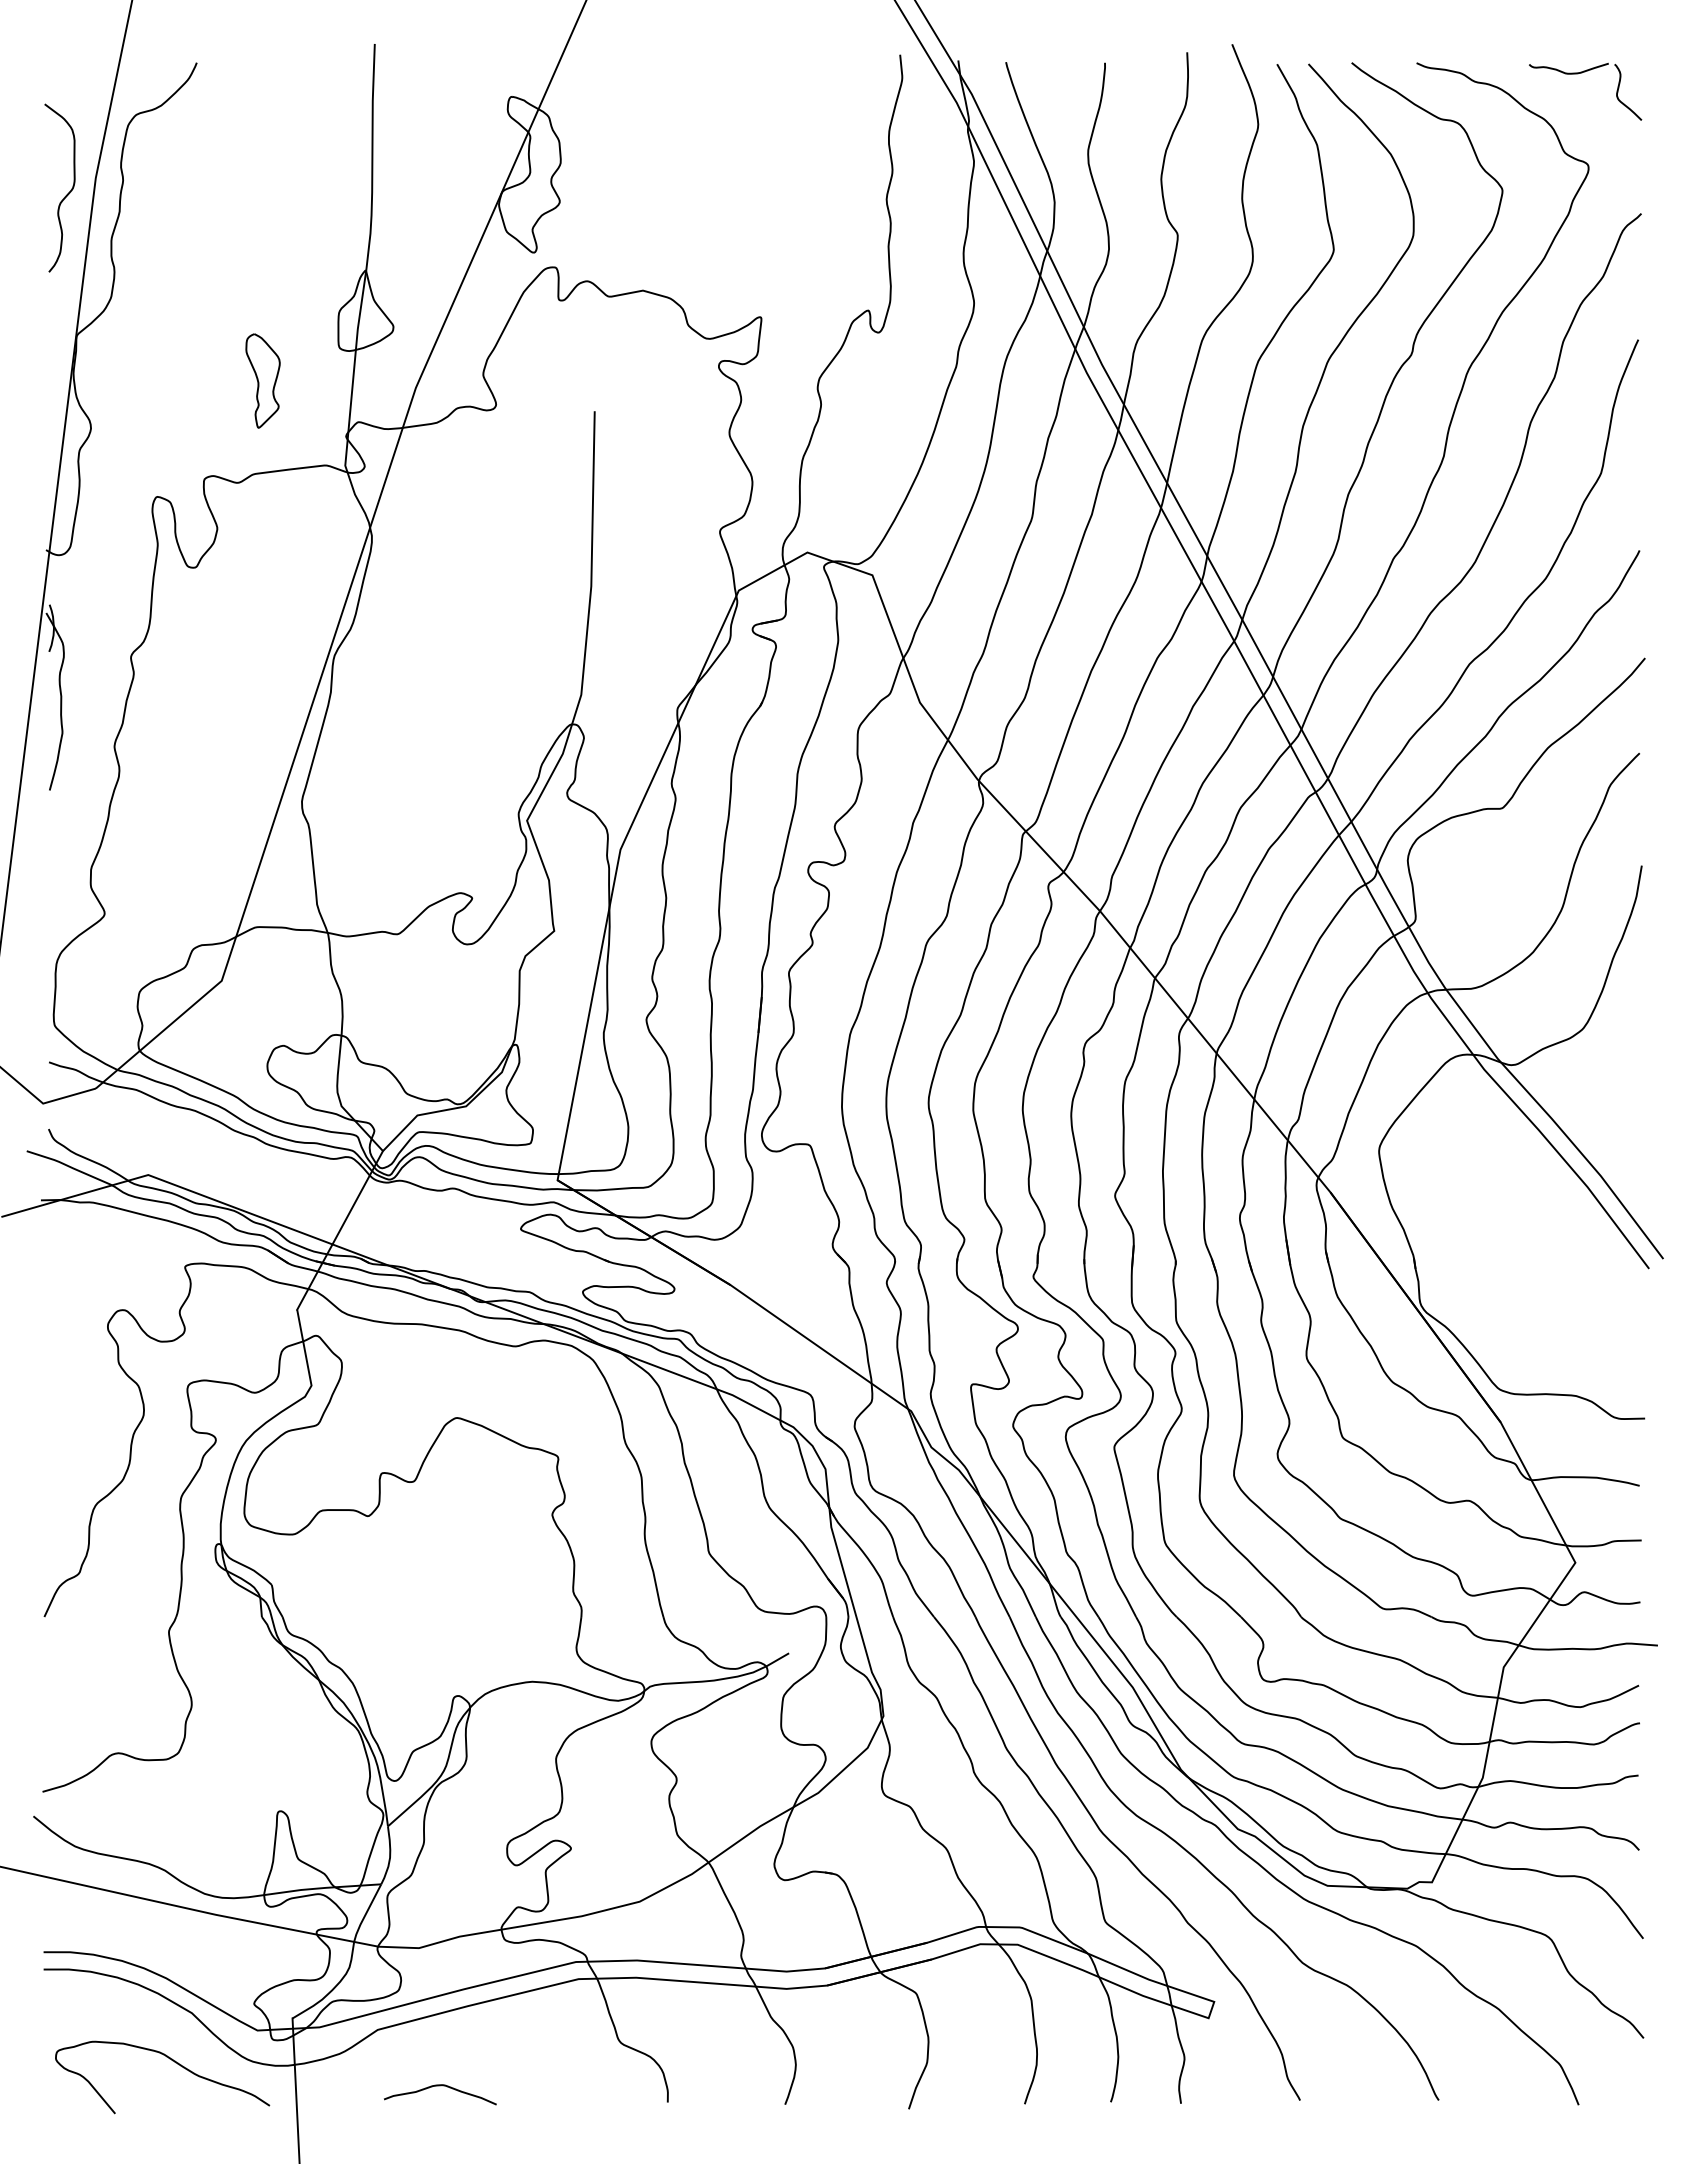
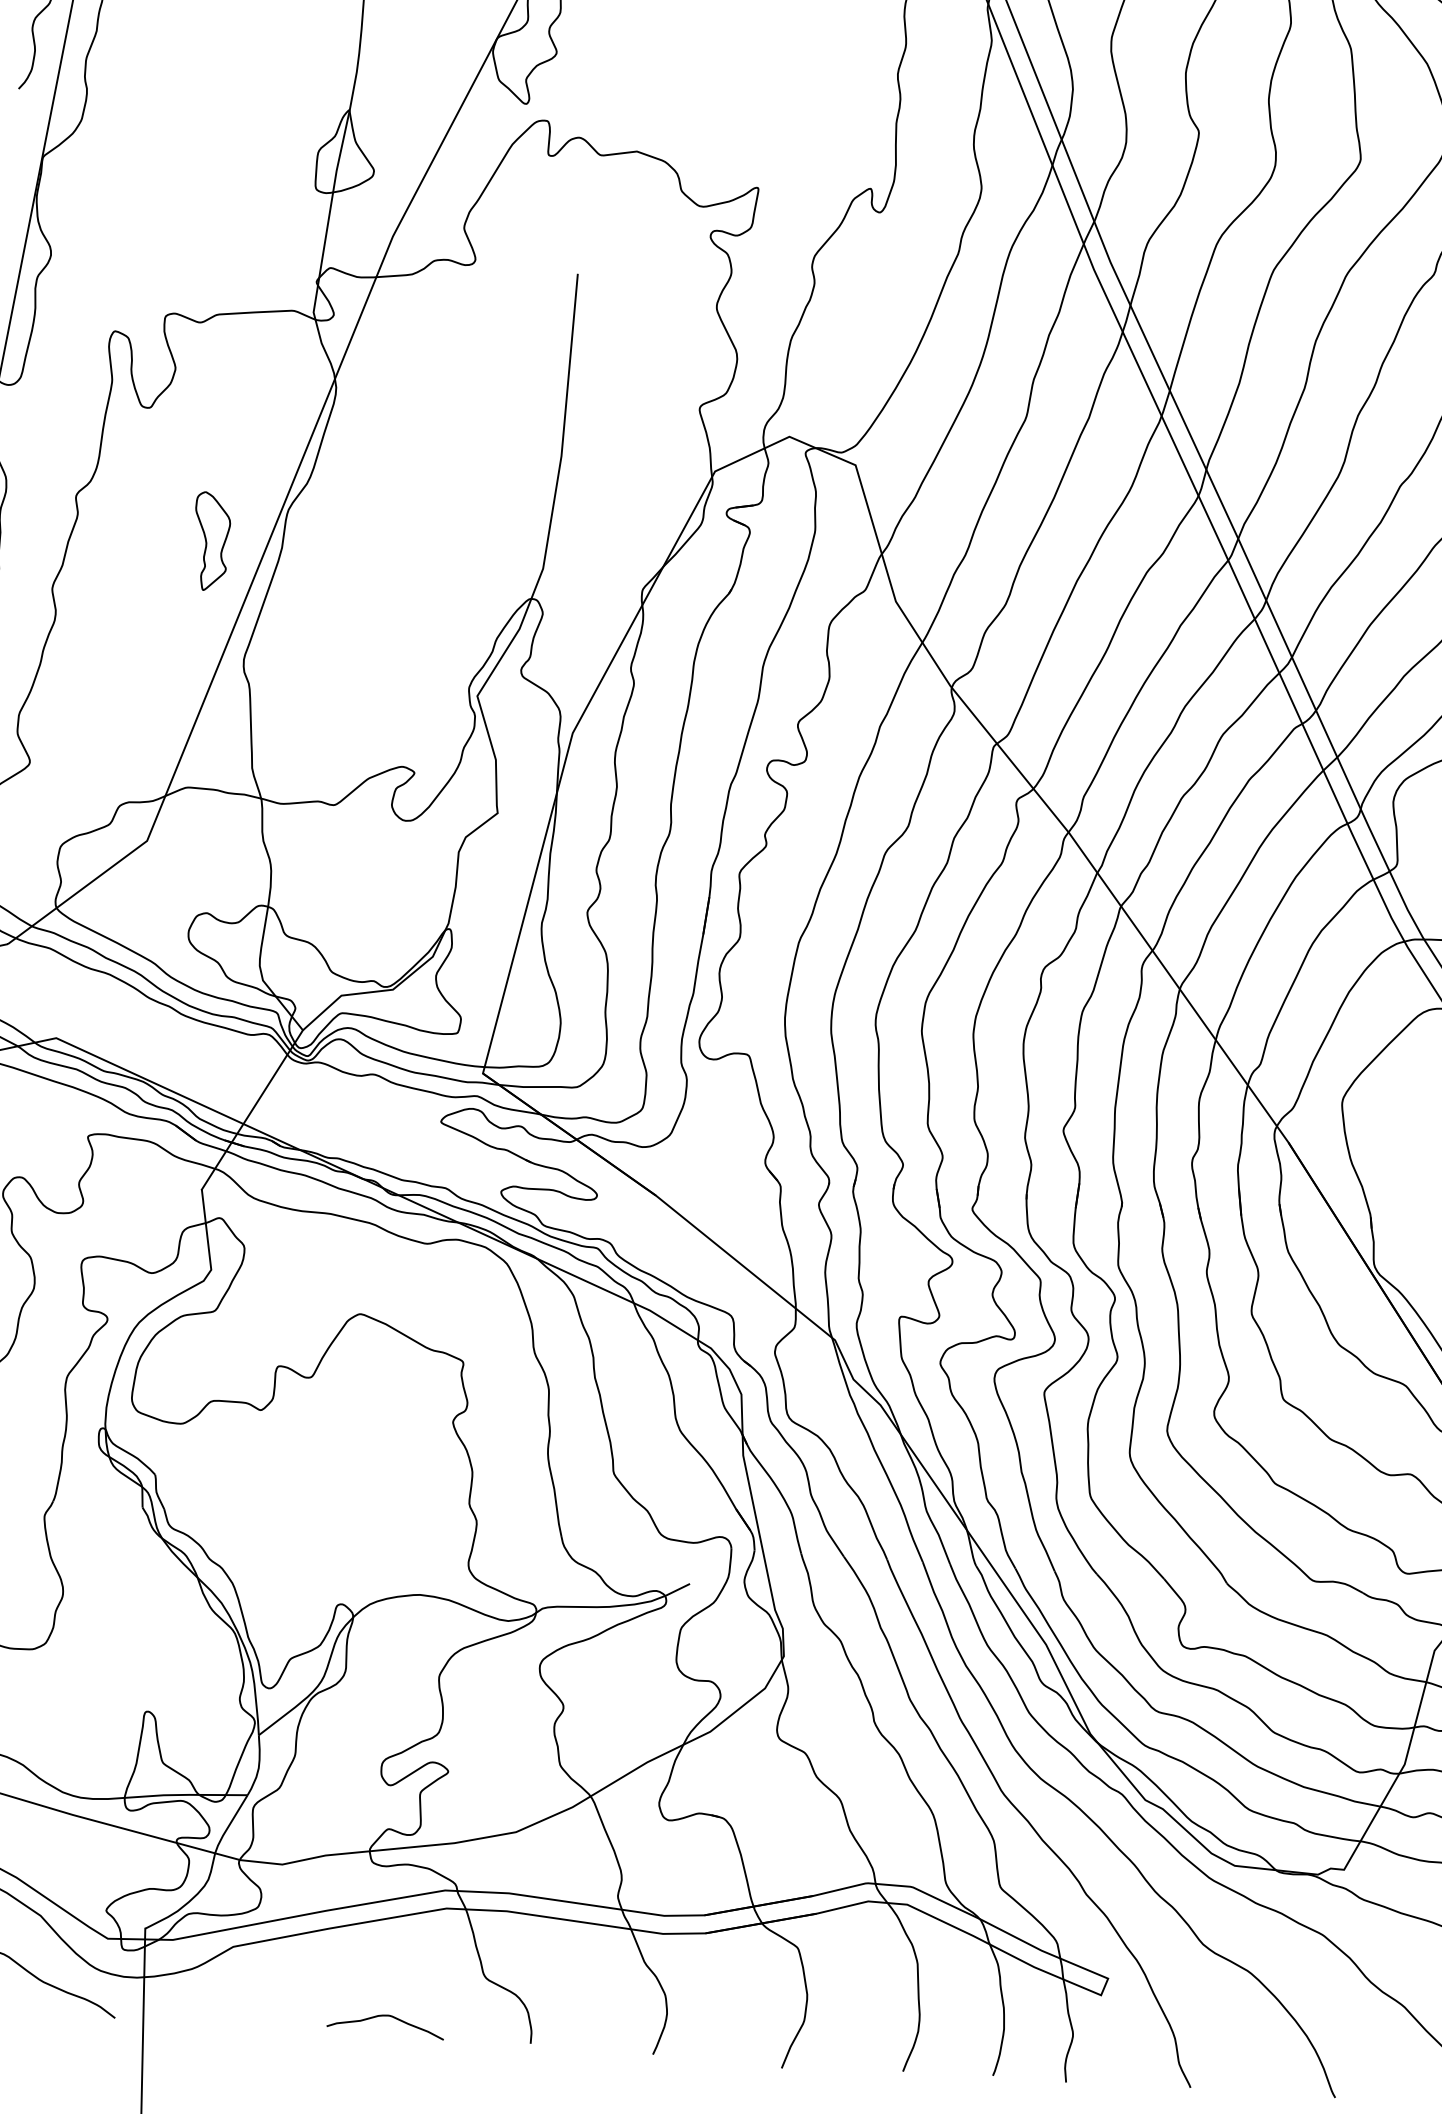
part: (262, 380) -> (210, 540), moved
curve: (440, 2086) -> (386, 2016), moved

